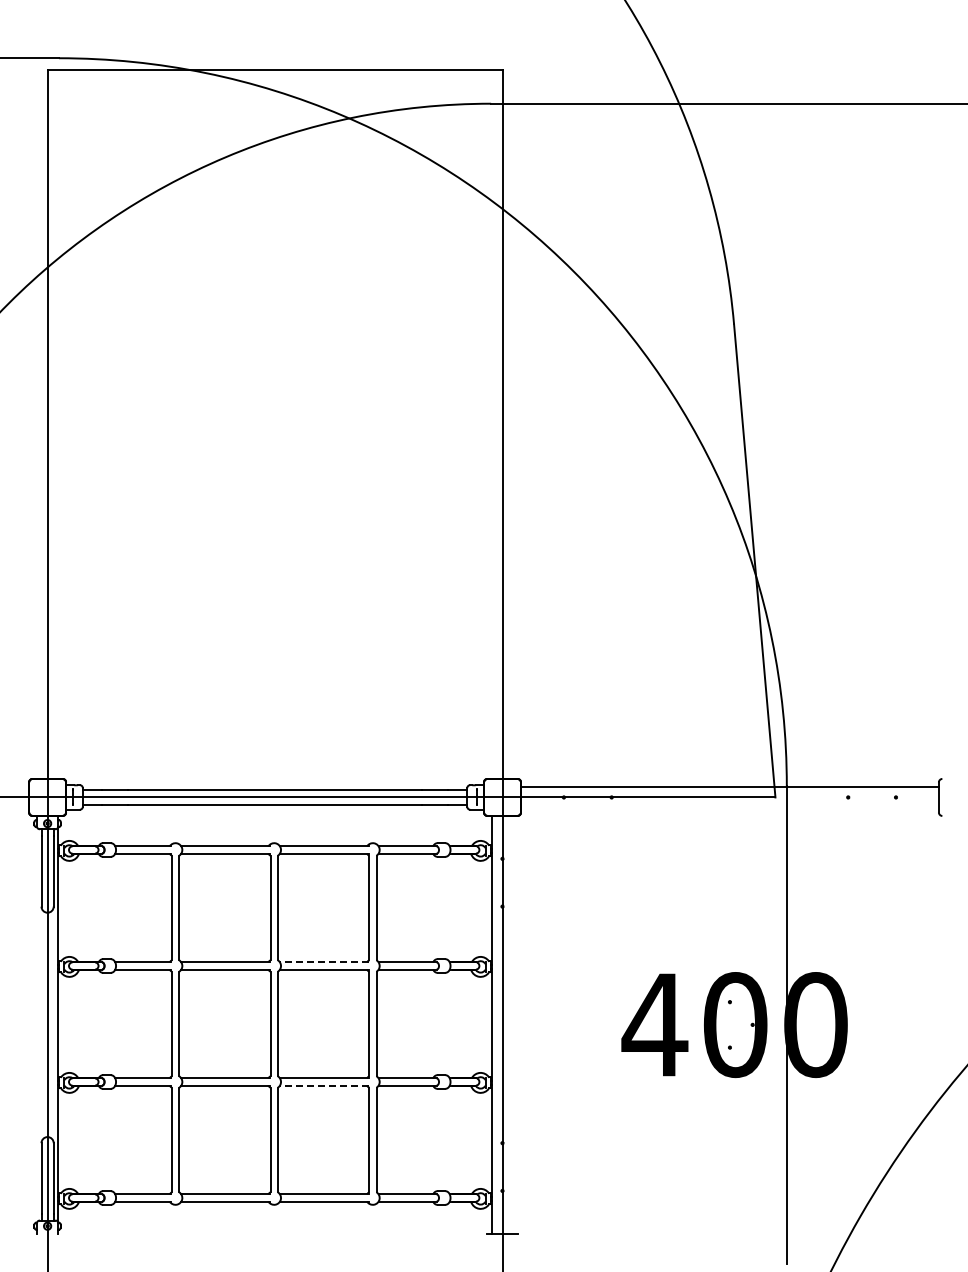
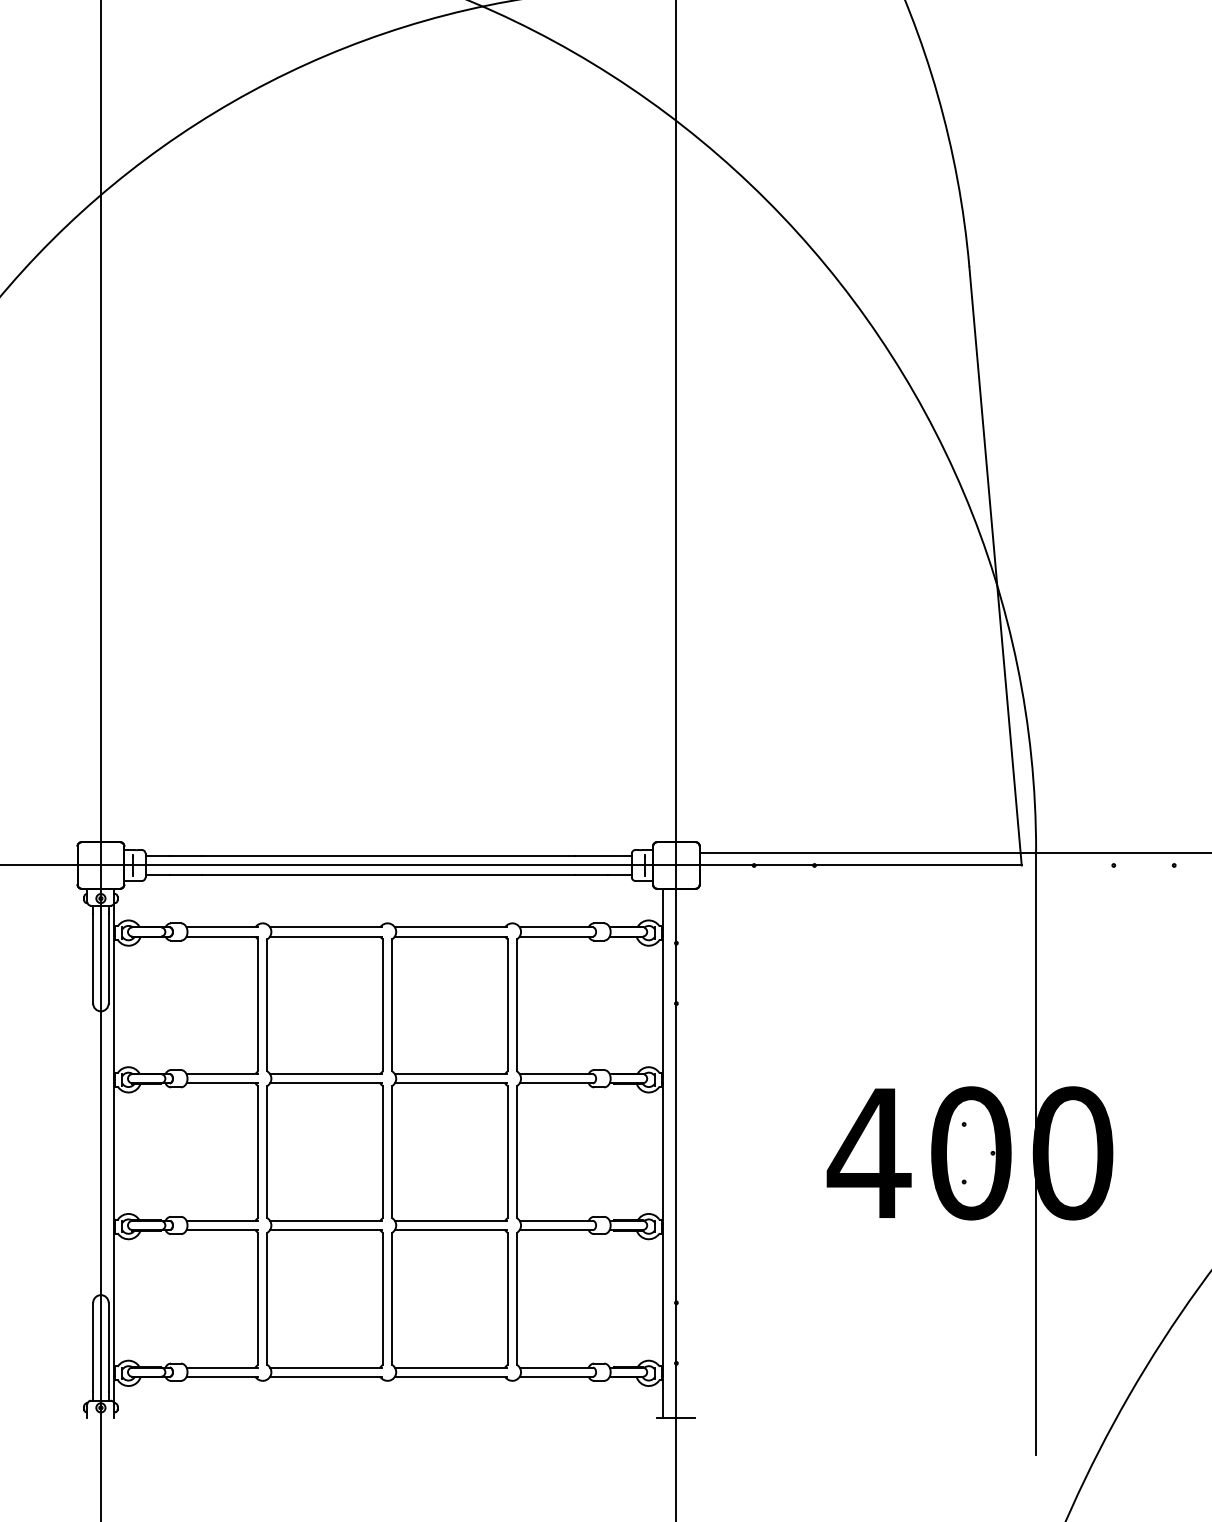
line: (323, 962) -> (449, 1074), dashed -> solid
line: (323, 1085) -> (449, 1229), dashed -> solid

